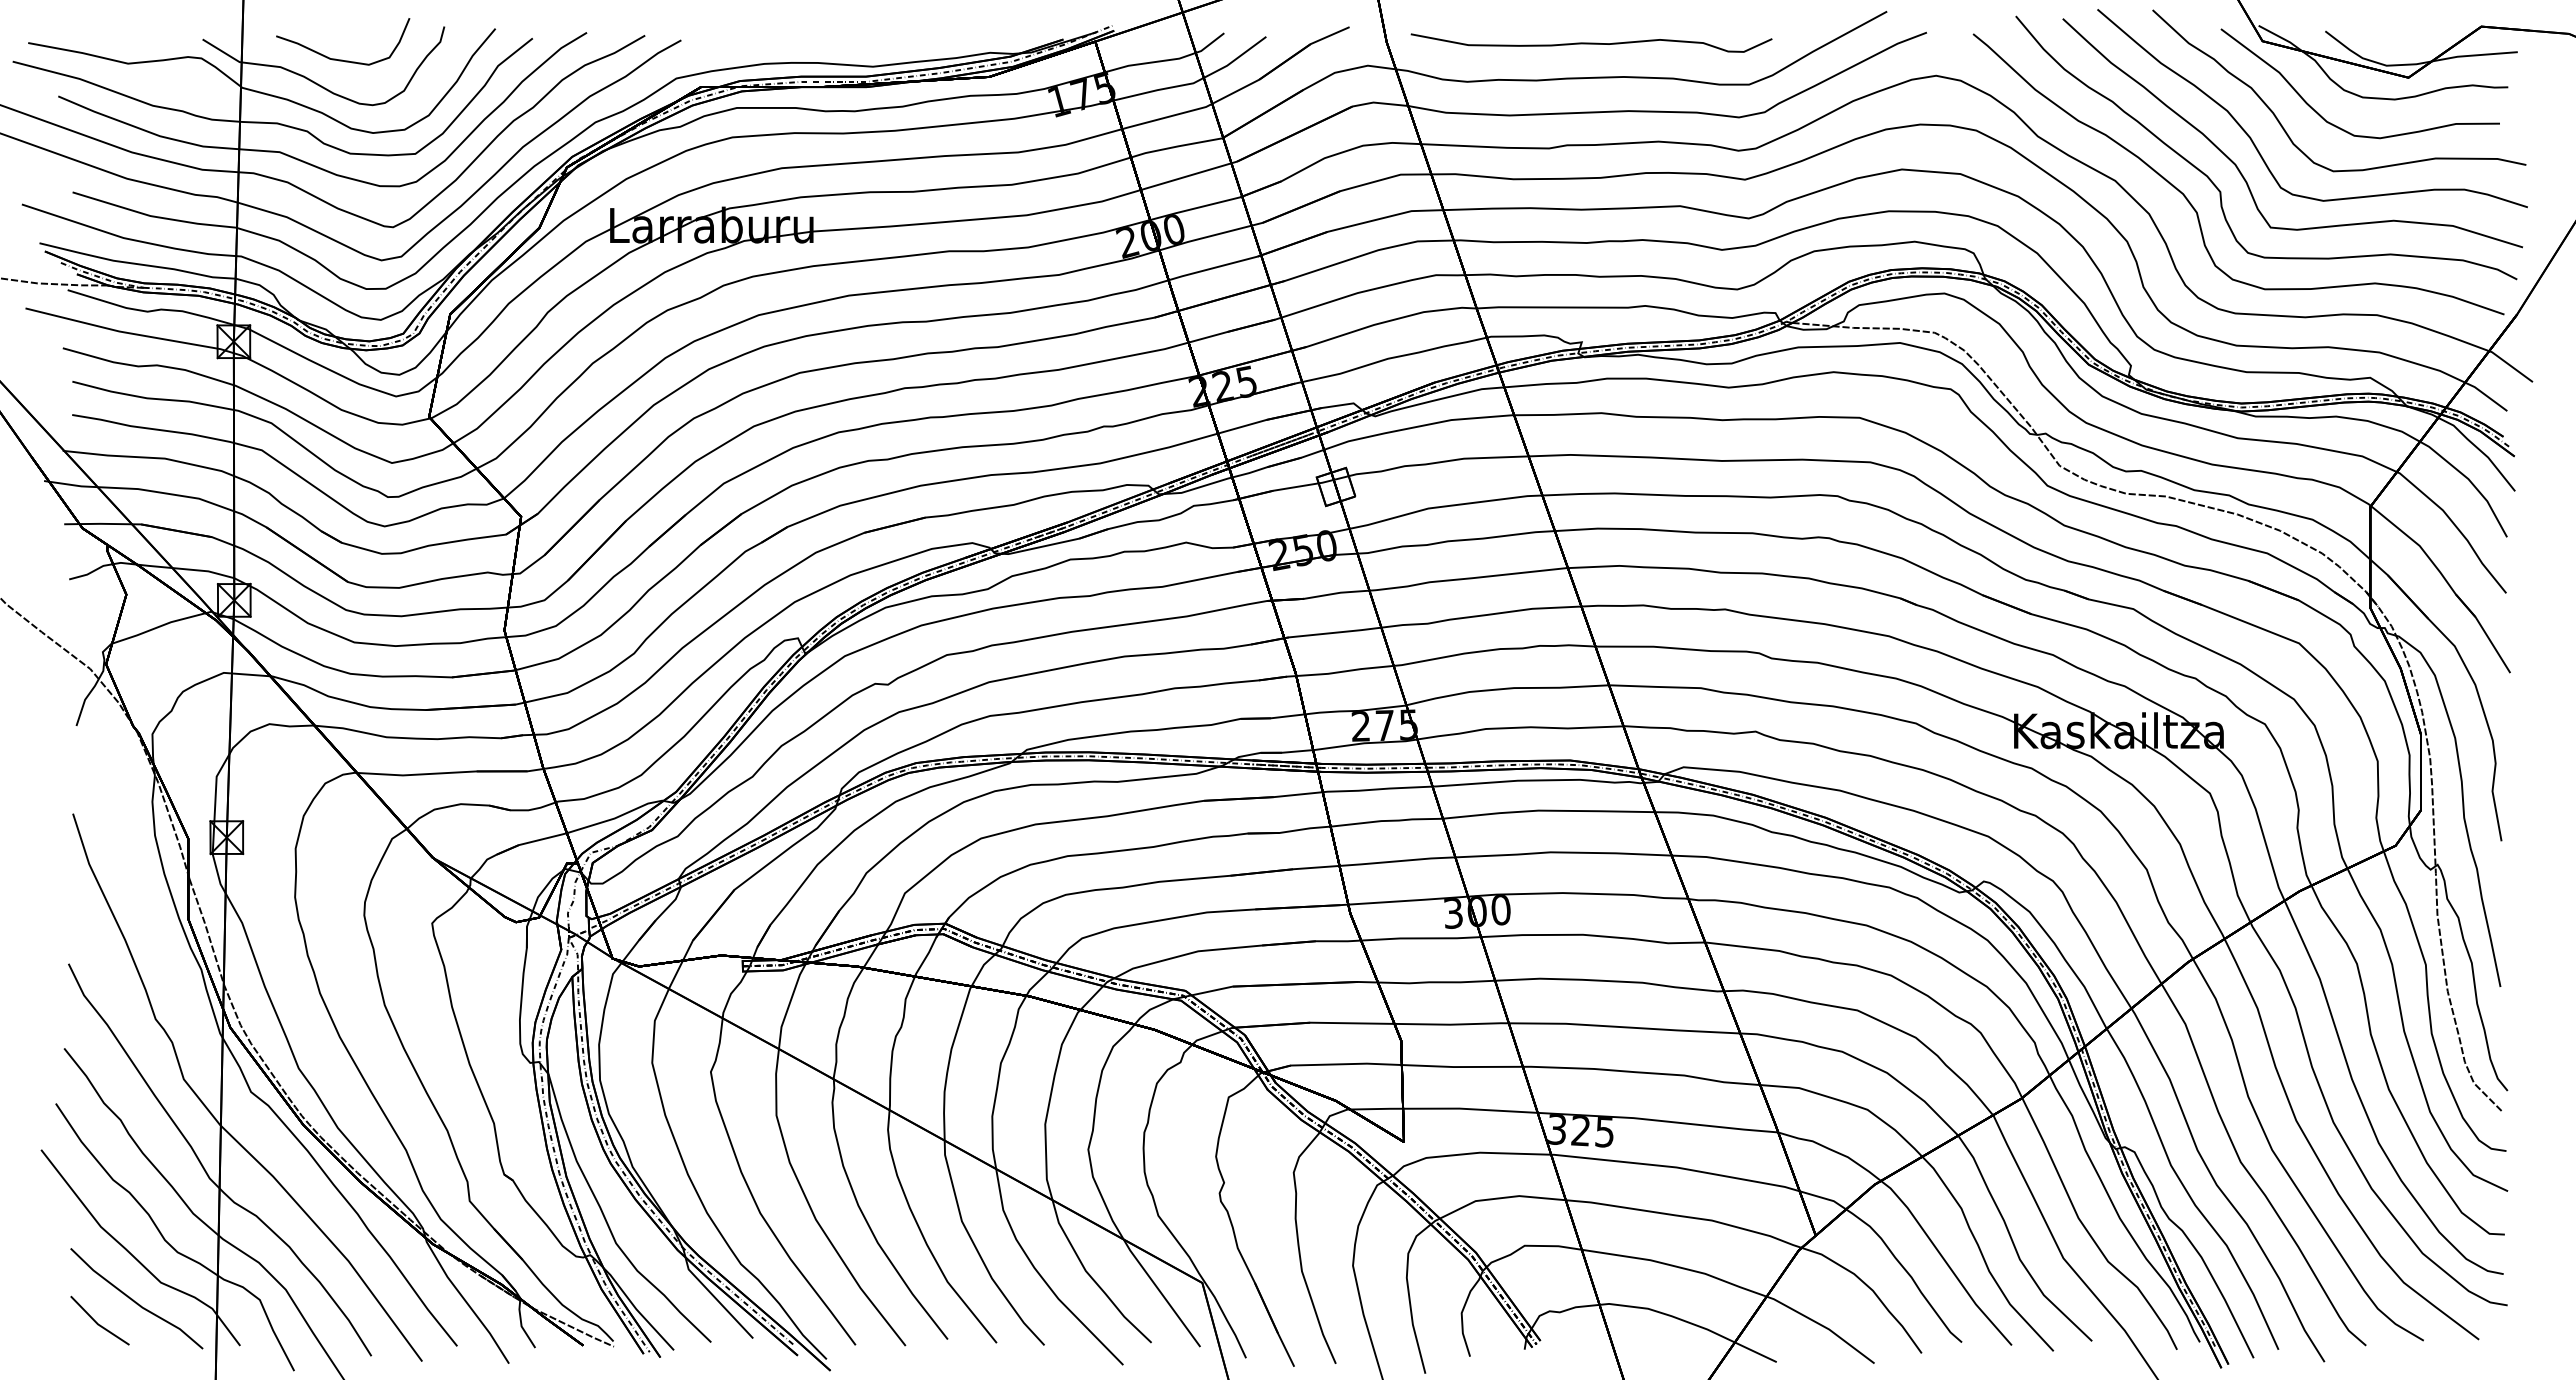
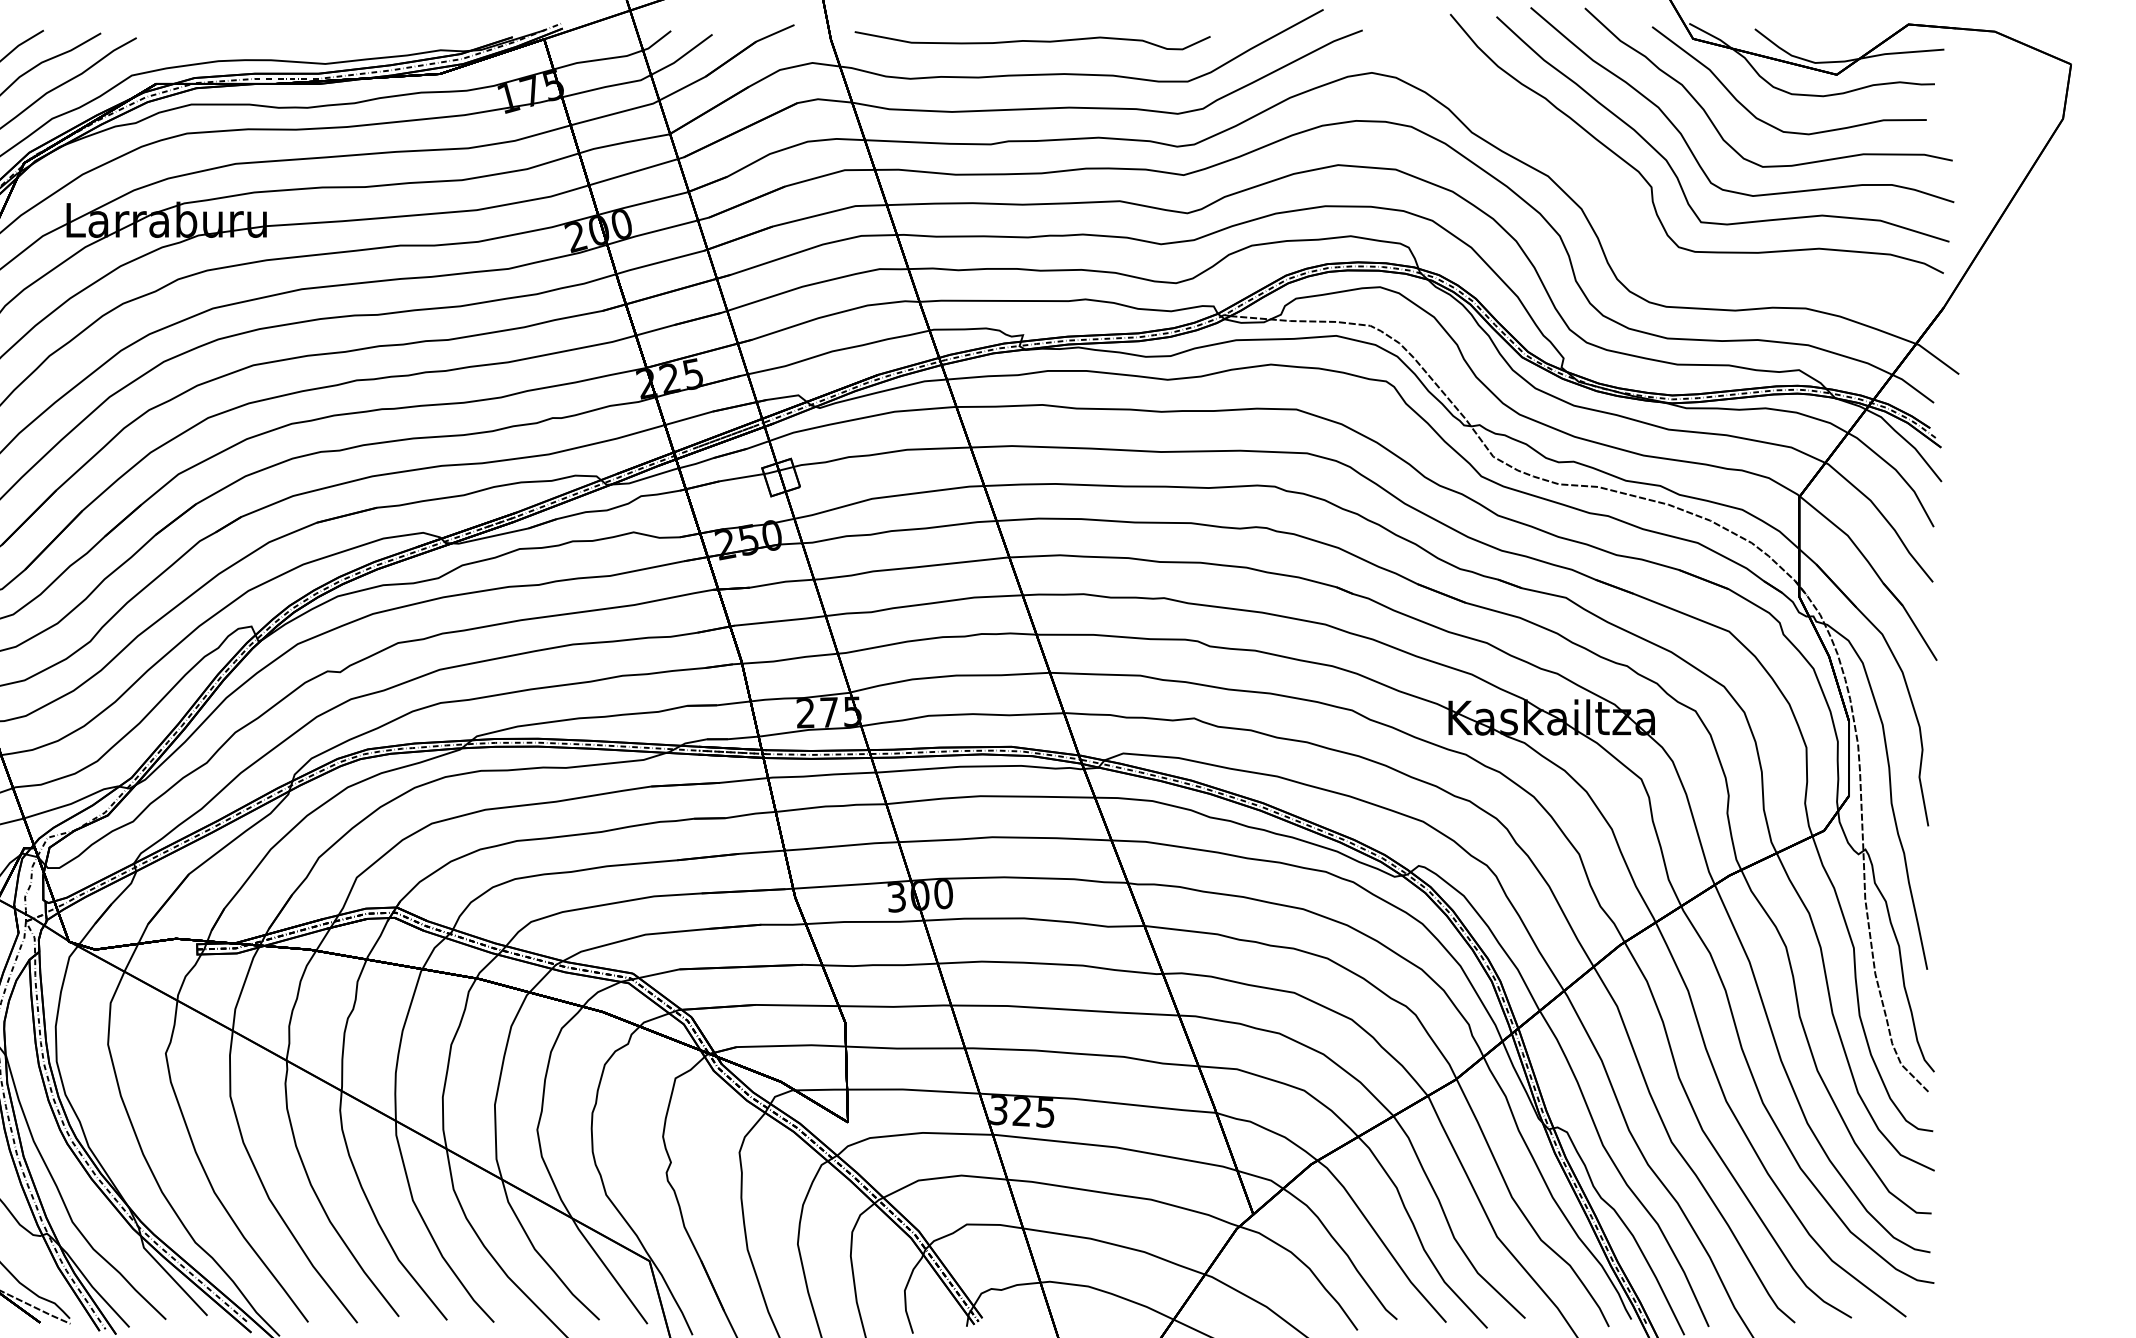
curve: (2194, 207) -> (1626, 202), removed

